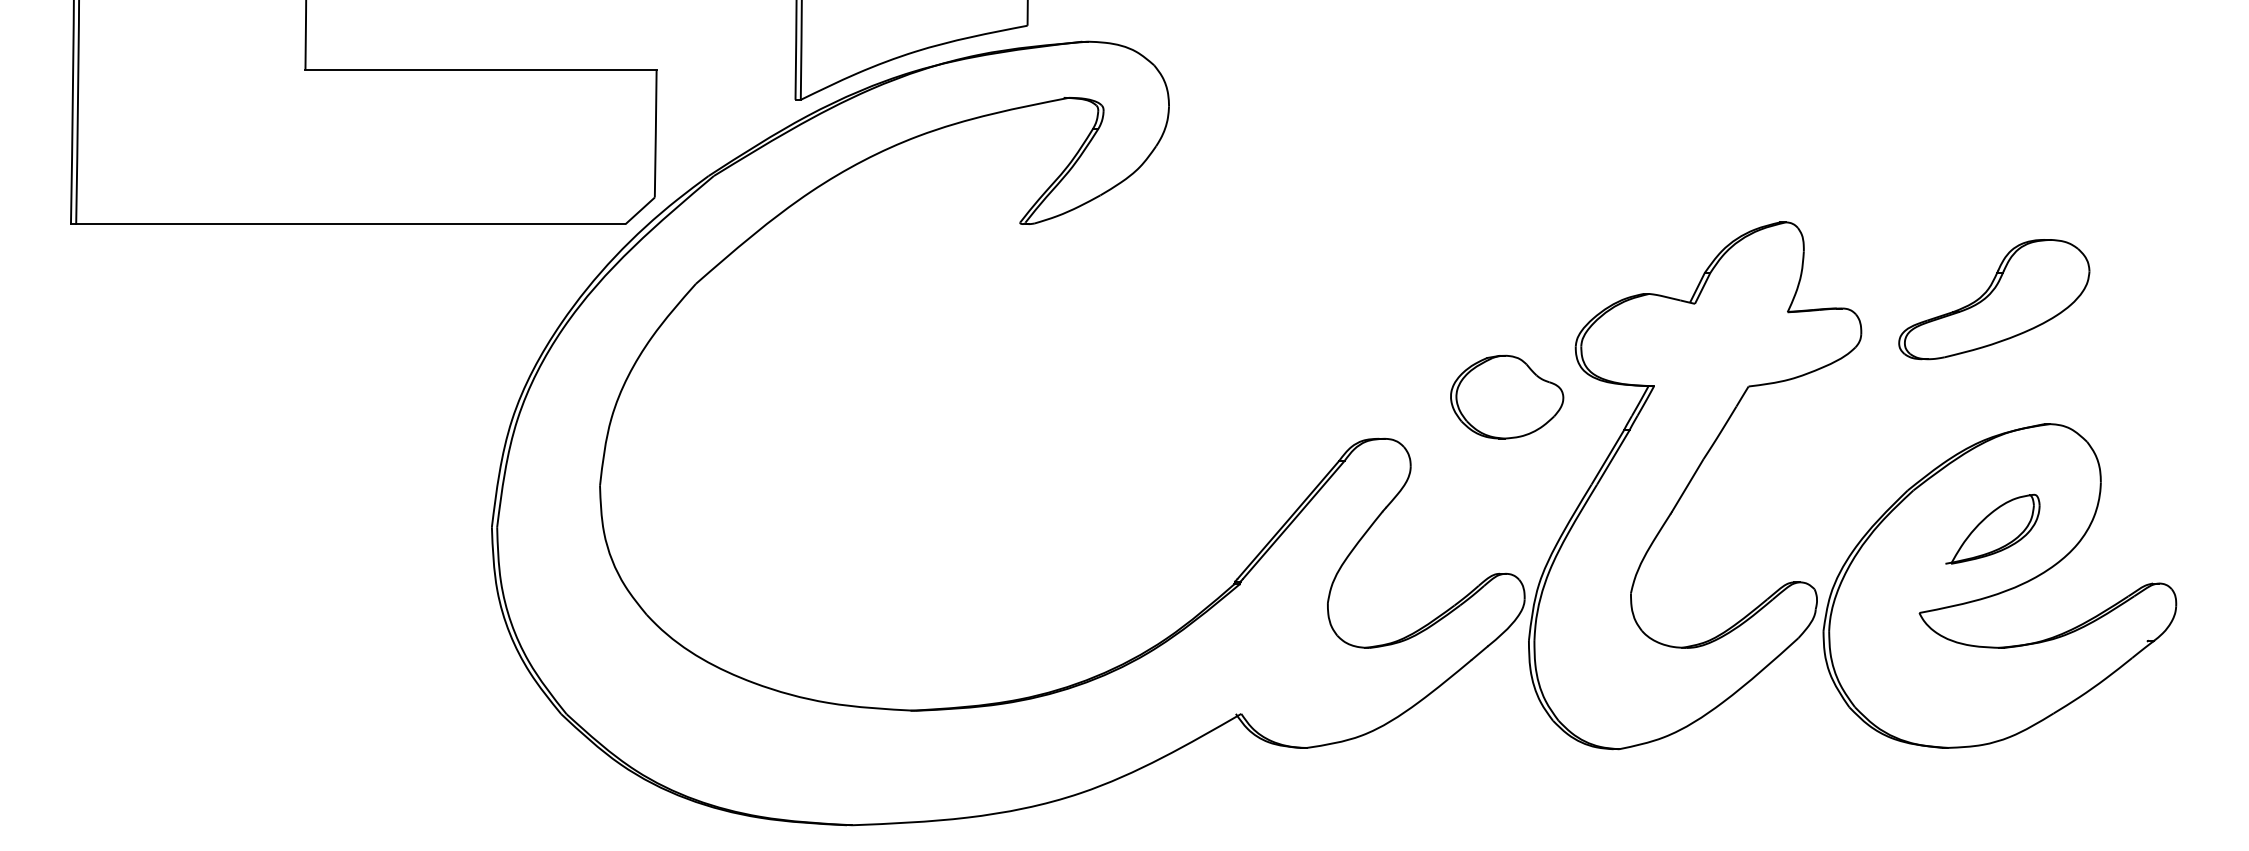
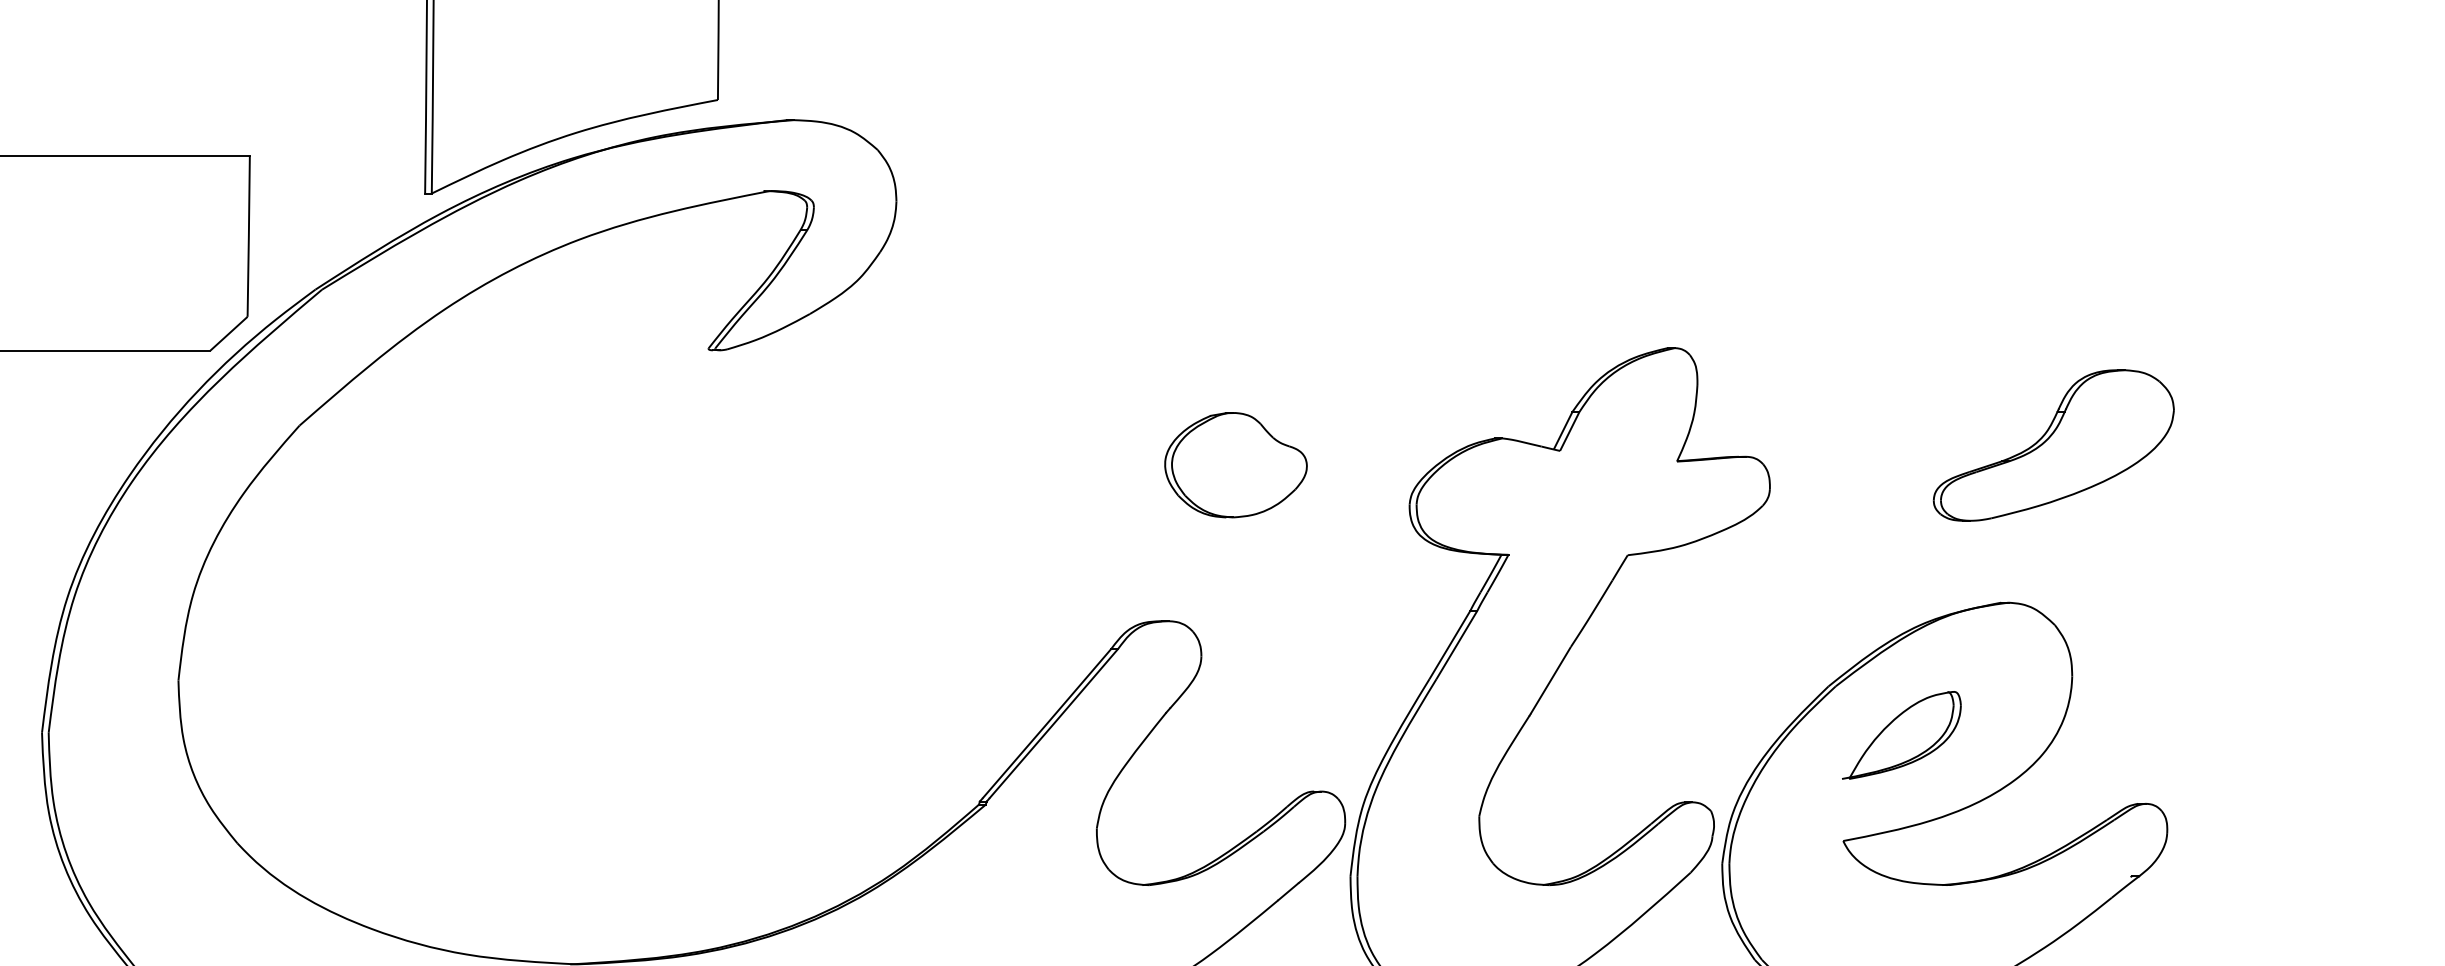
part: (1994, 299) -> (2054, 445), moved
part: (1507, 396) -> (1236, 464), moved
part: (1992, 528) -> (1901, 734), moved

